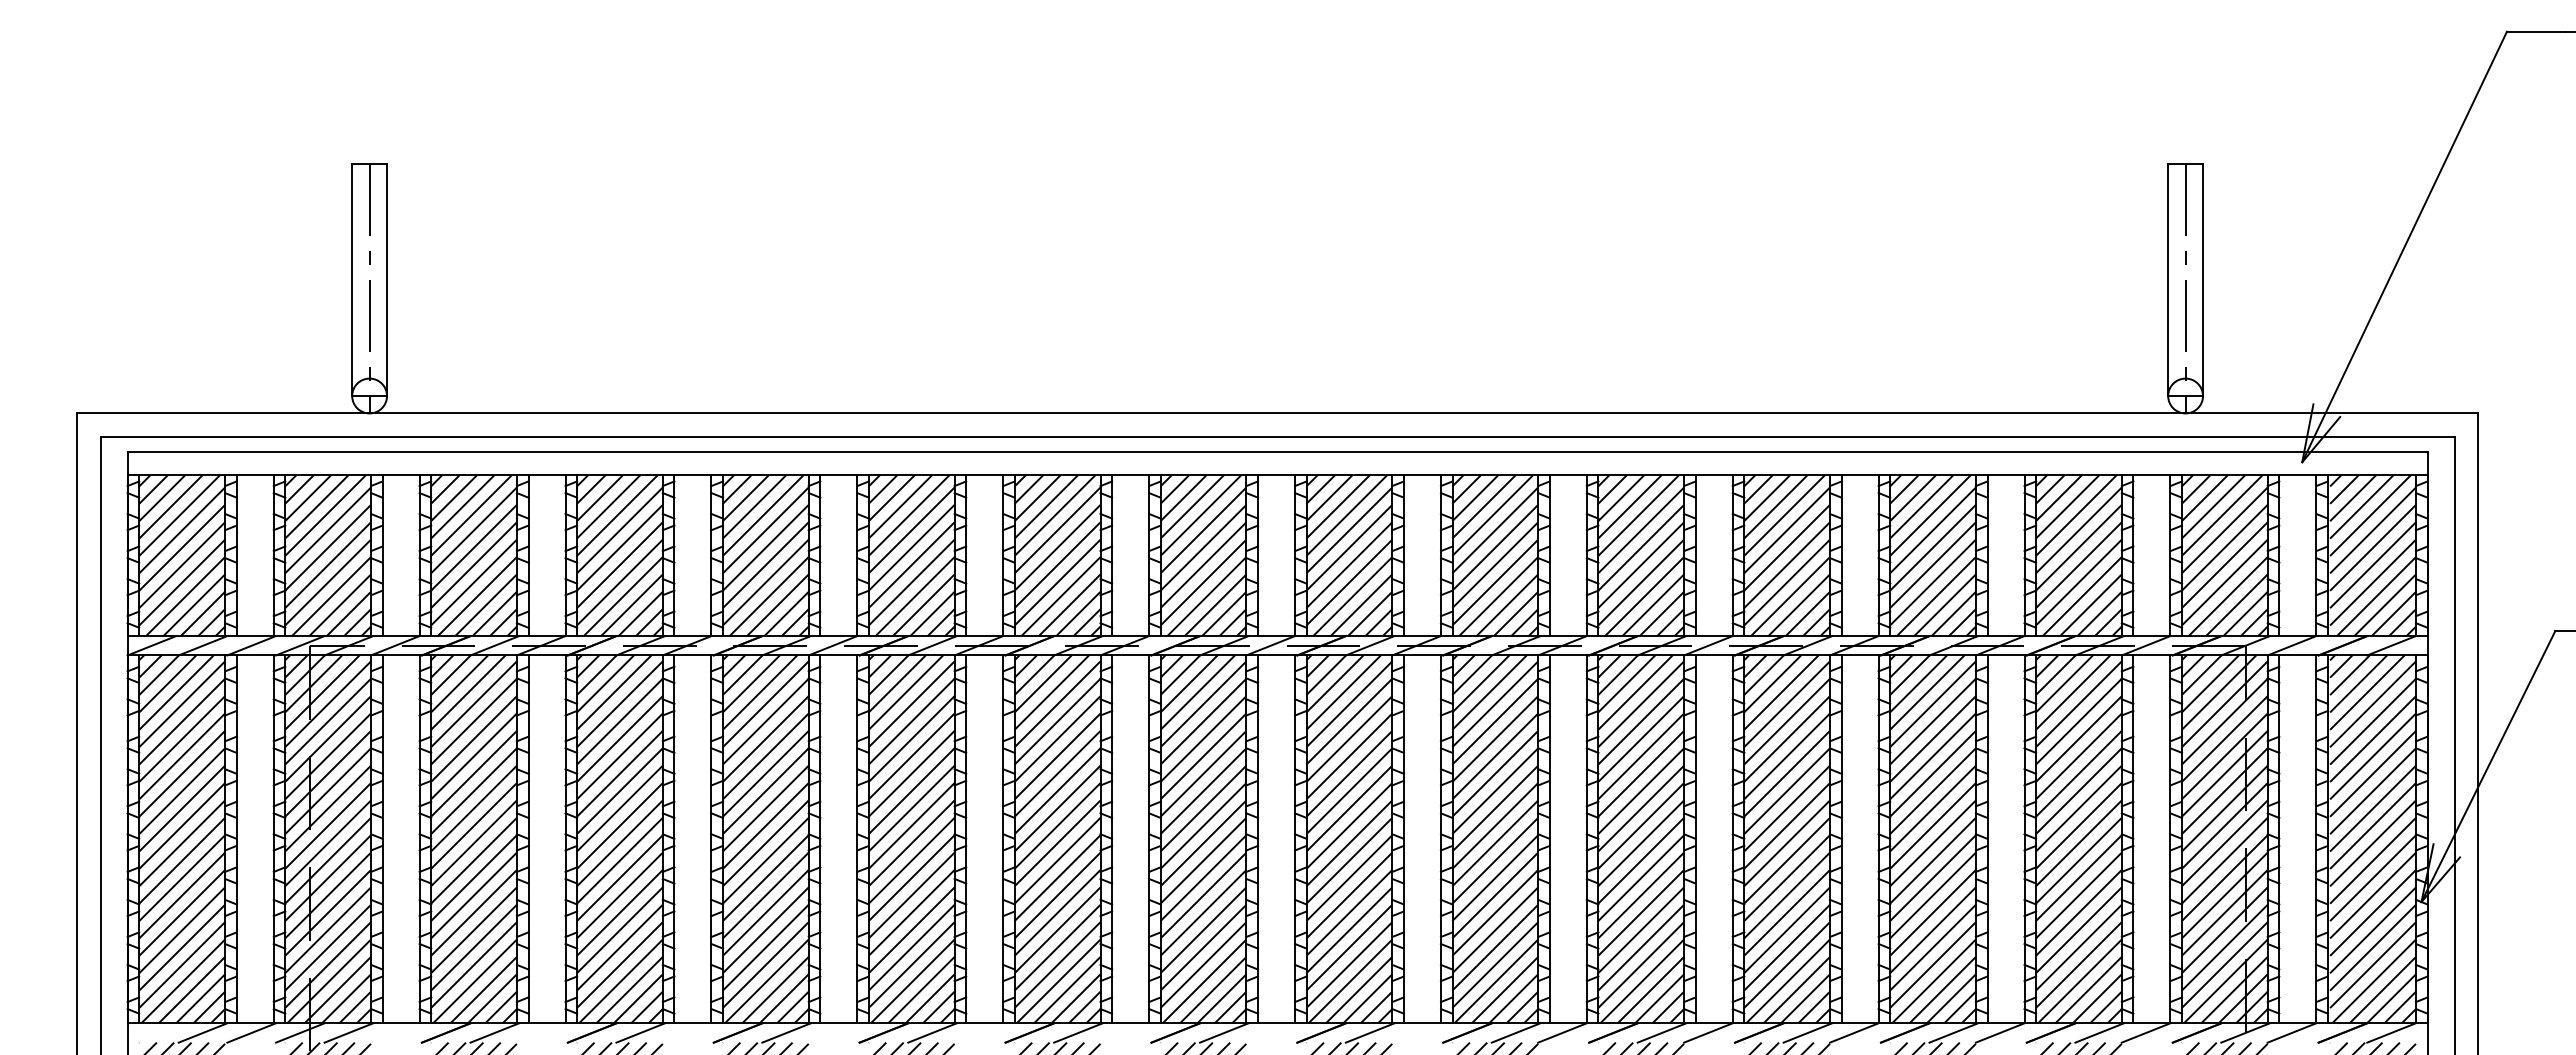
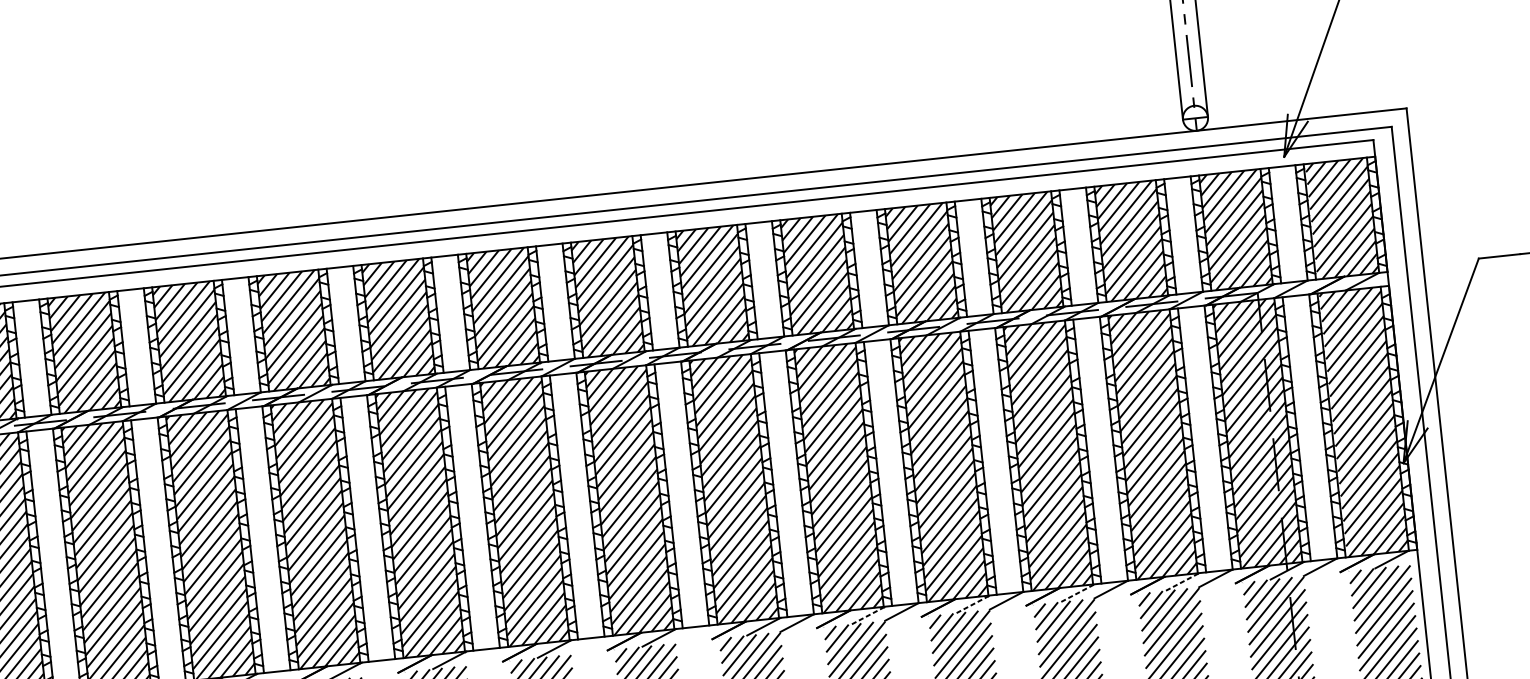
line: (1662, 1032) -> (868, 615), solid -> dashed
line: (1808, 1032) -> (973, 603), solid -> dashed
line: (1954, 1032) -> (1078, 592), solid -> dashed
line: (2100, 1032) -> (1183, 581), solid -> dashed

